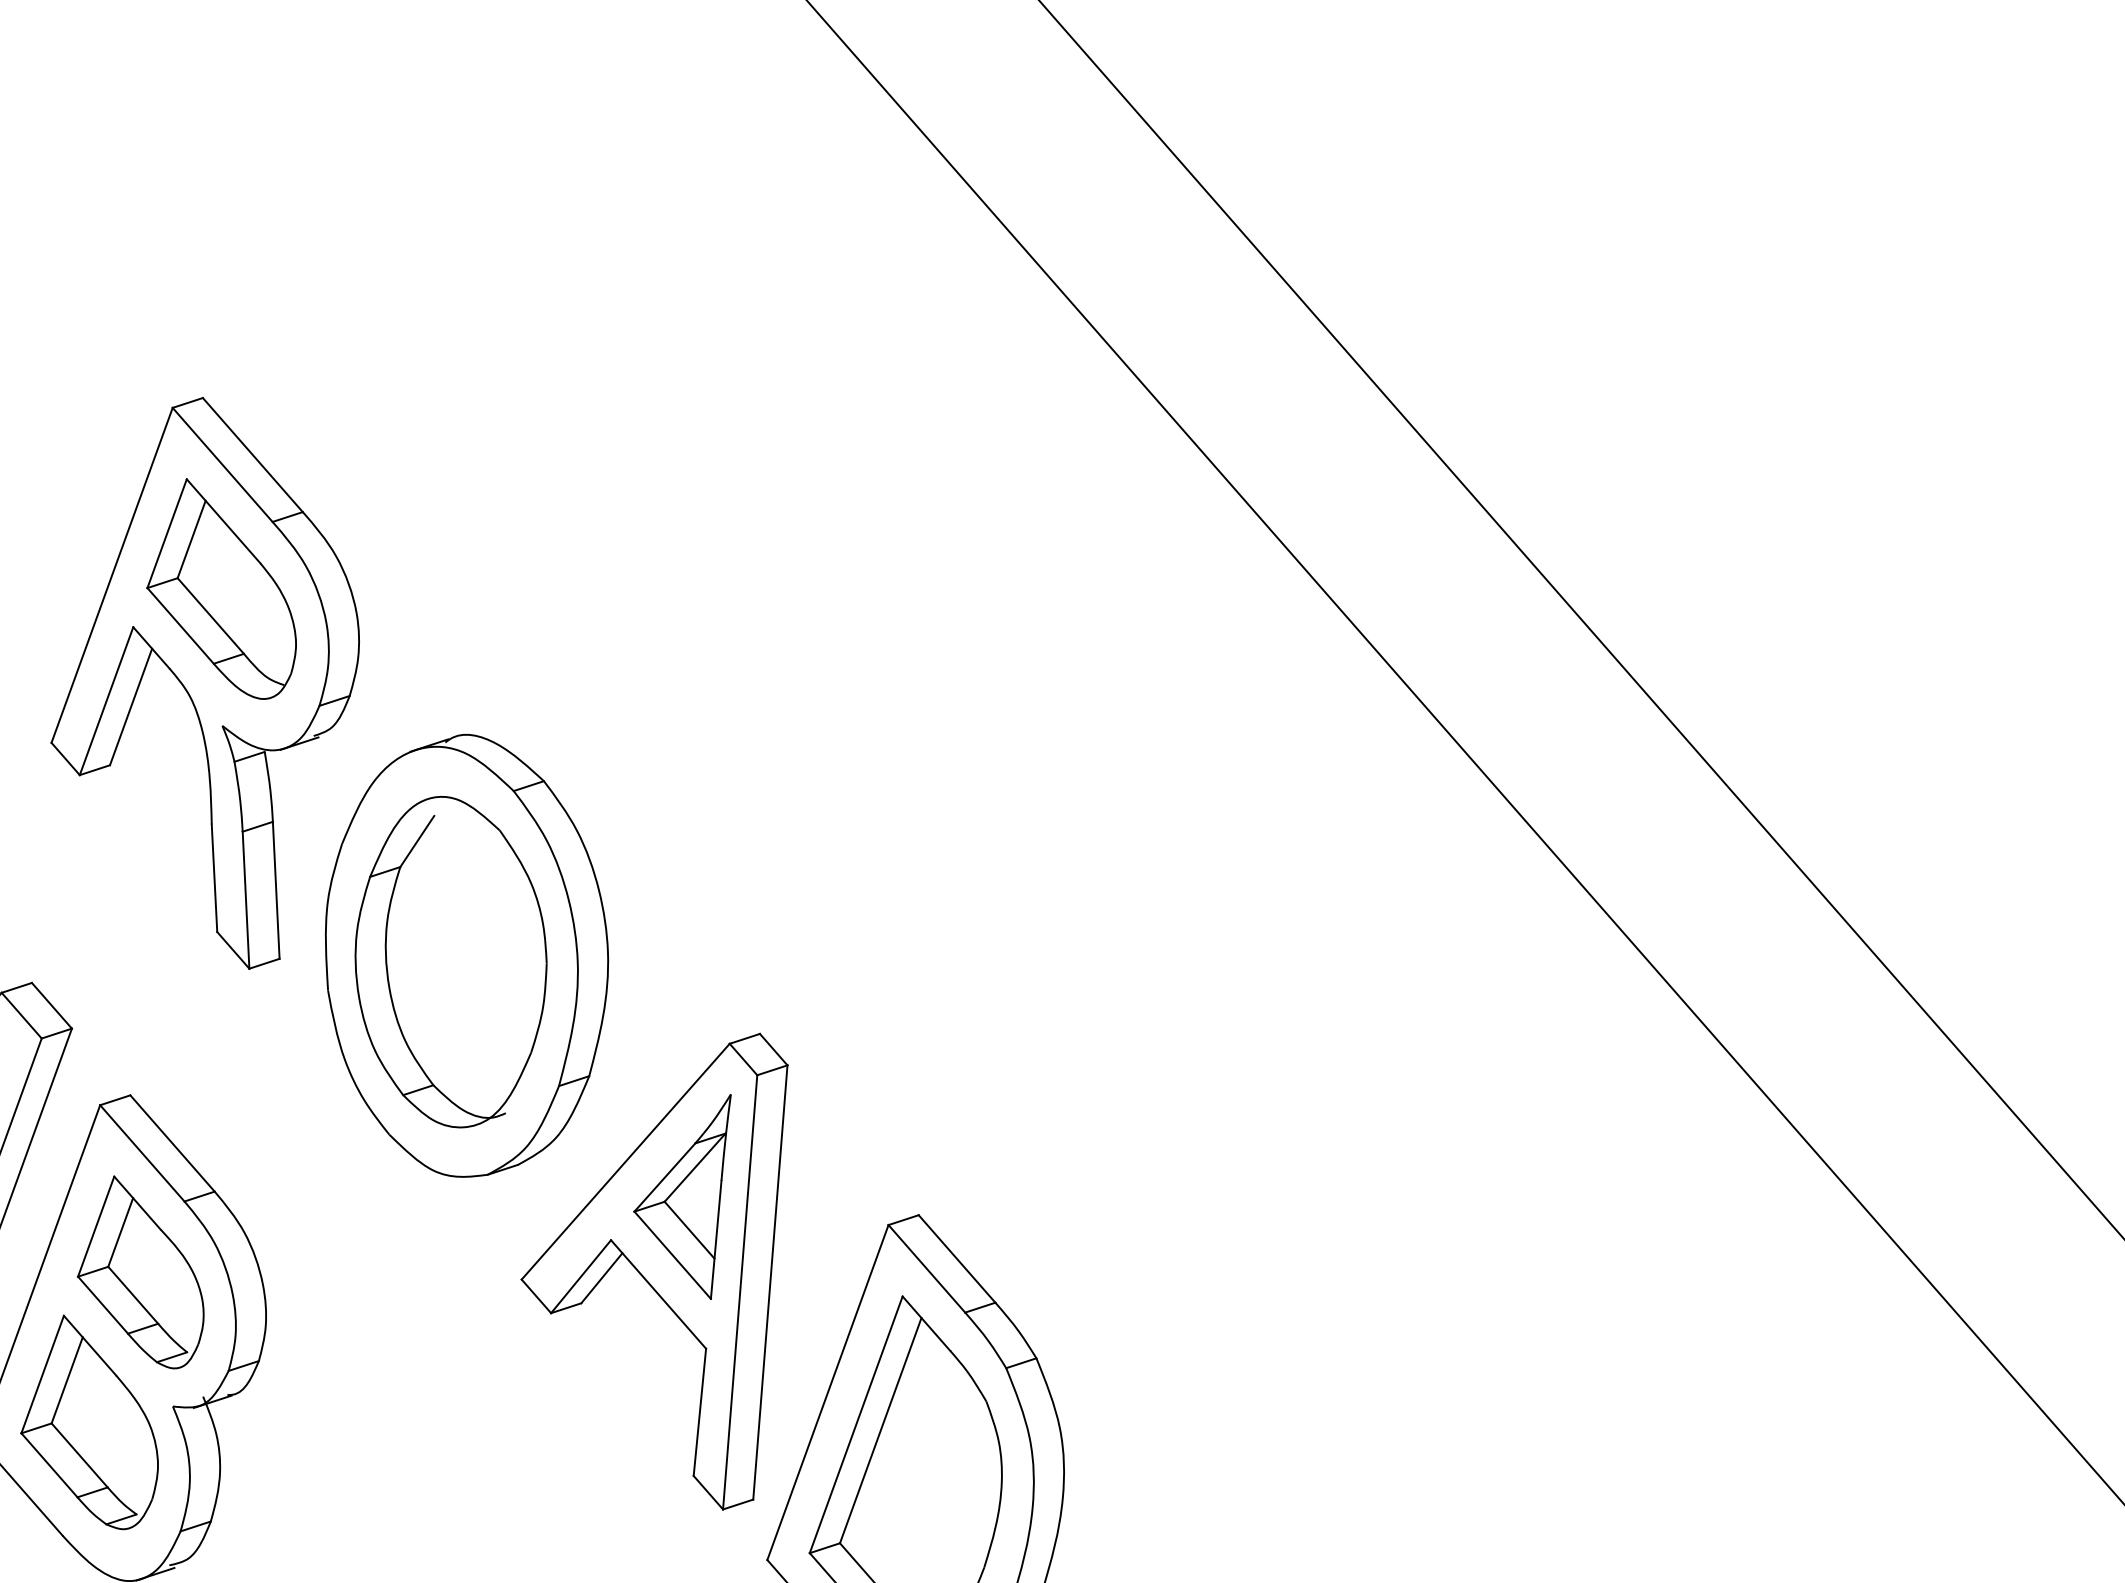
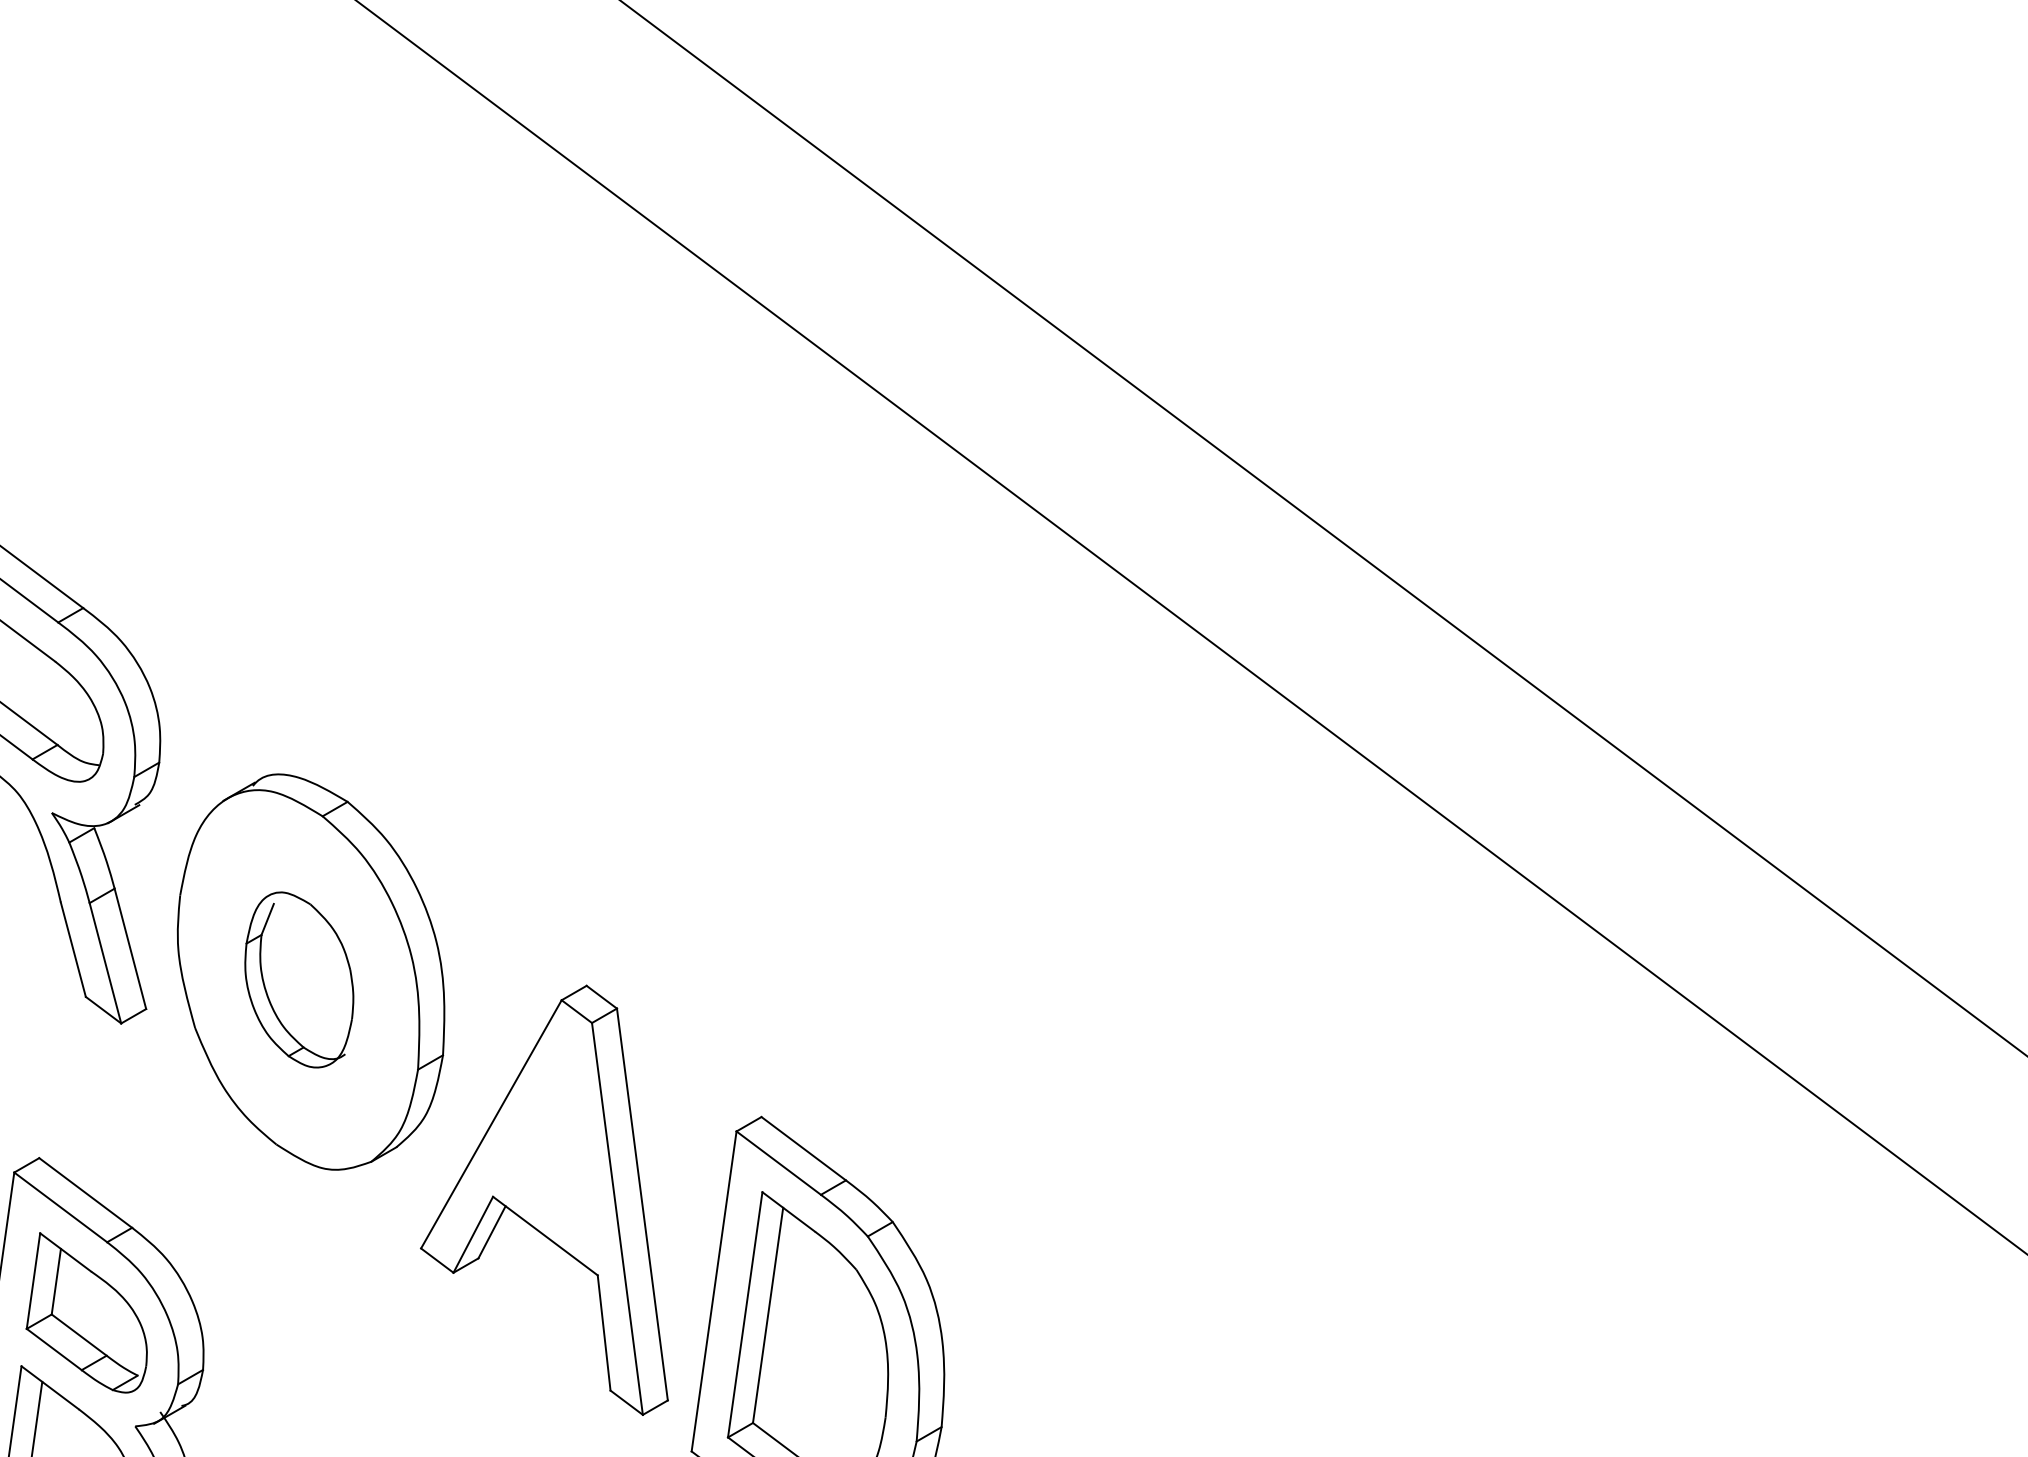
part: (451, 961) -> (299, 979), size x0.6
part: (686, 1189) -> (550, 1137), removed

